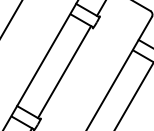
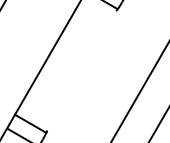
line: (64, 72) -> (78, 69), removed

